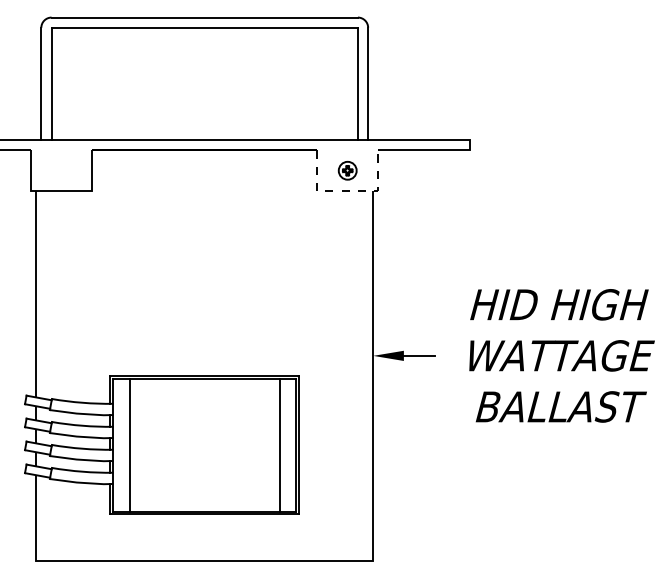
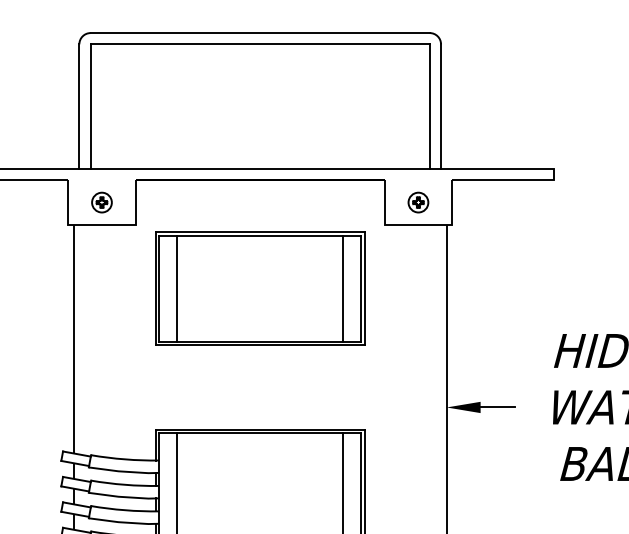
part: (61, 170) -> (101, 202), added
line: (347, 191) -> (418, 225), dashed -> solid
part: (204, 248) -> (259, 288), added

